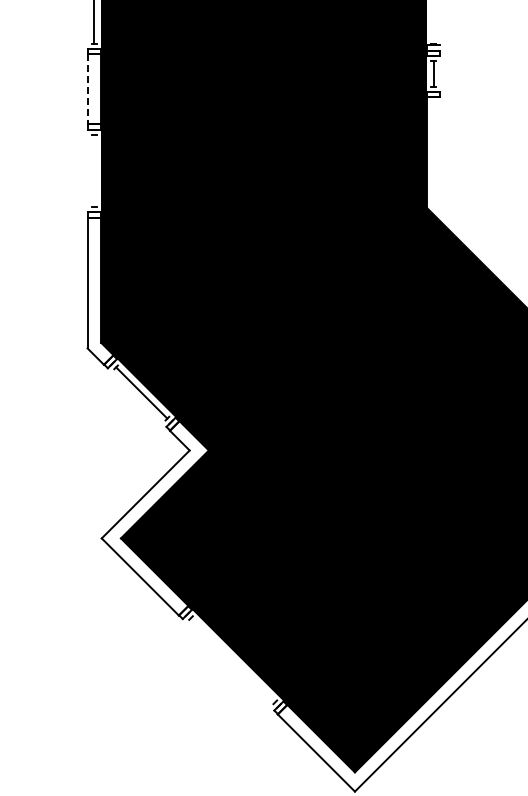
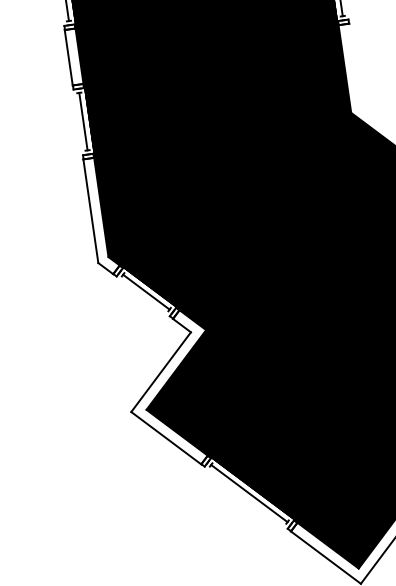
line: (87, 89) -> (68, 57), dashed -> solid
line: (94, 170) -> (83, 121), added
line: (233, 660) -> (249, 493), added

